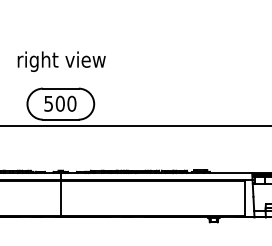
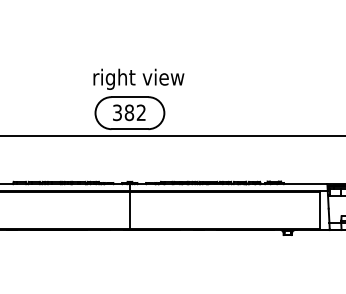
text: (61, 60) -> (138, 78), moved
text: (60, 103) -> (129, 112), 500 -> 382

